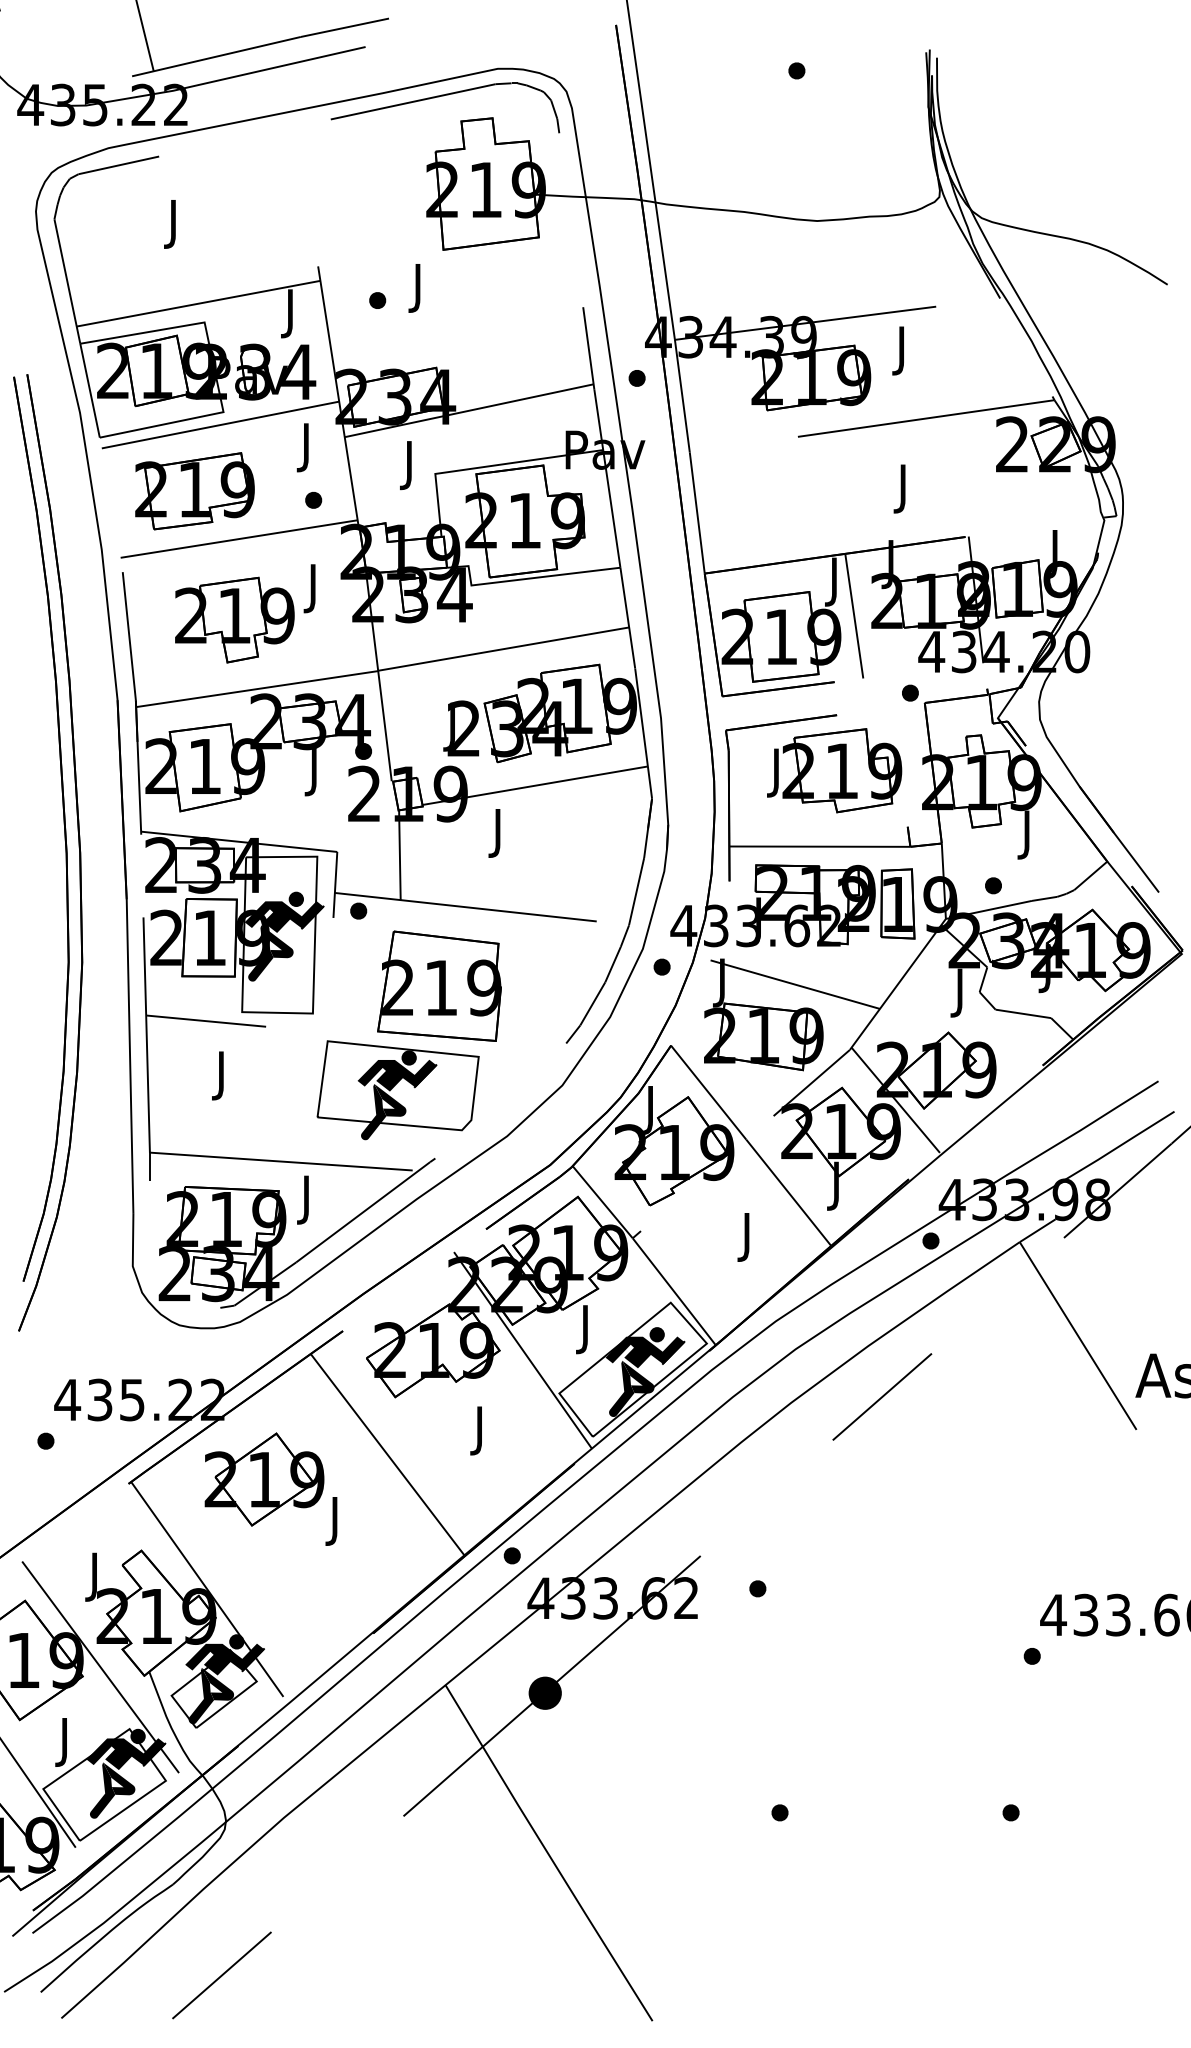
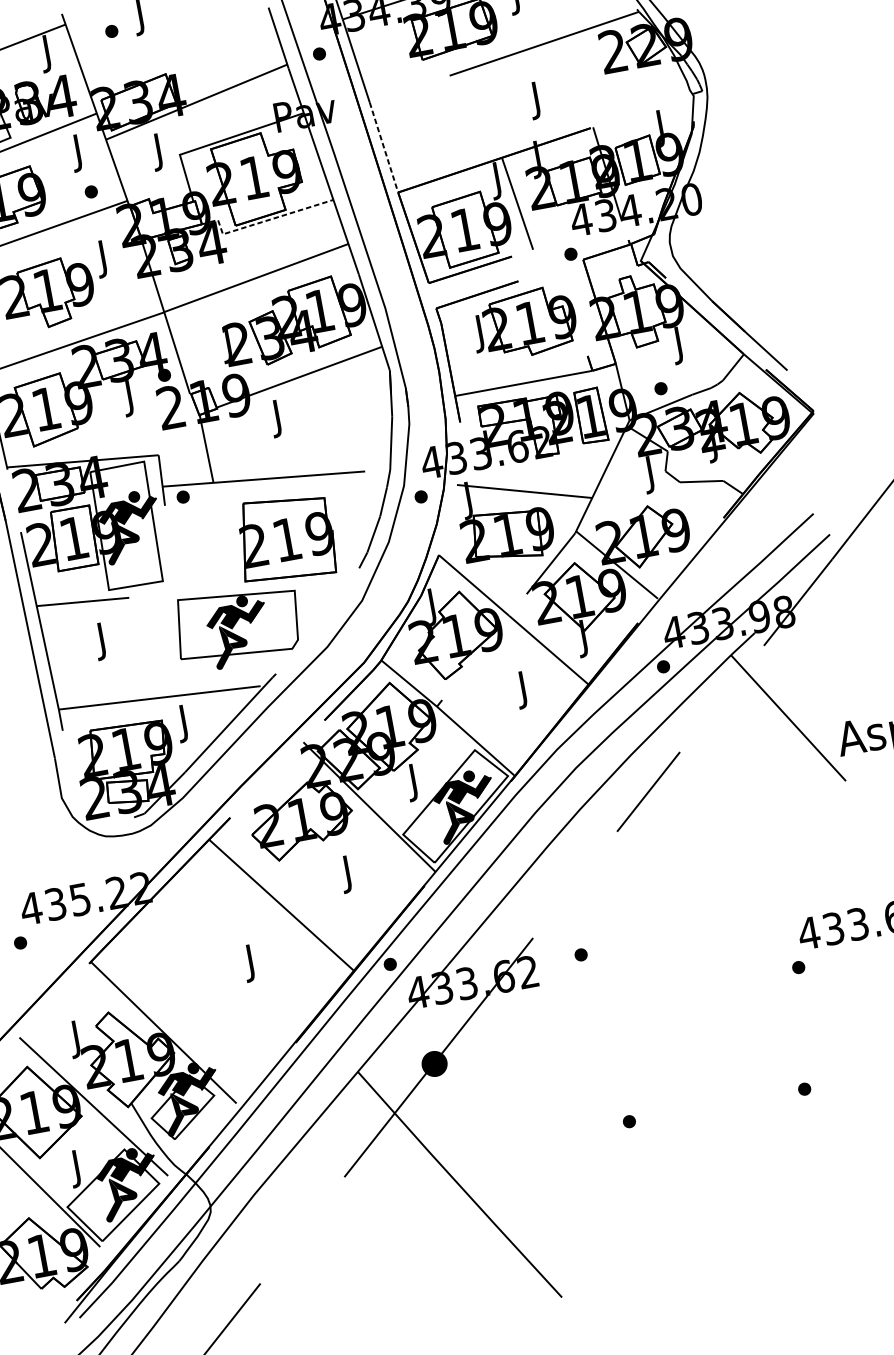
line: (697, 513) -> (384, 147), solid -> dashed
line: (524, 579) -> (262, 222), solid -> dashed
part: (439, 985) -> (285, 538), moved
part: (264, 1479) -> (191, 941), removed

